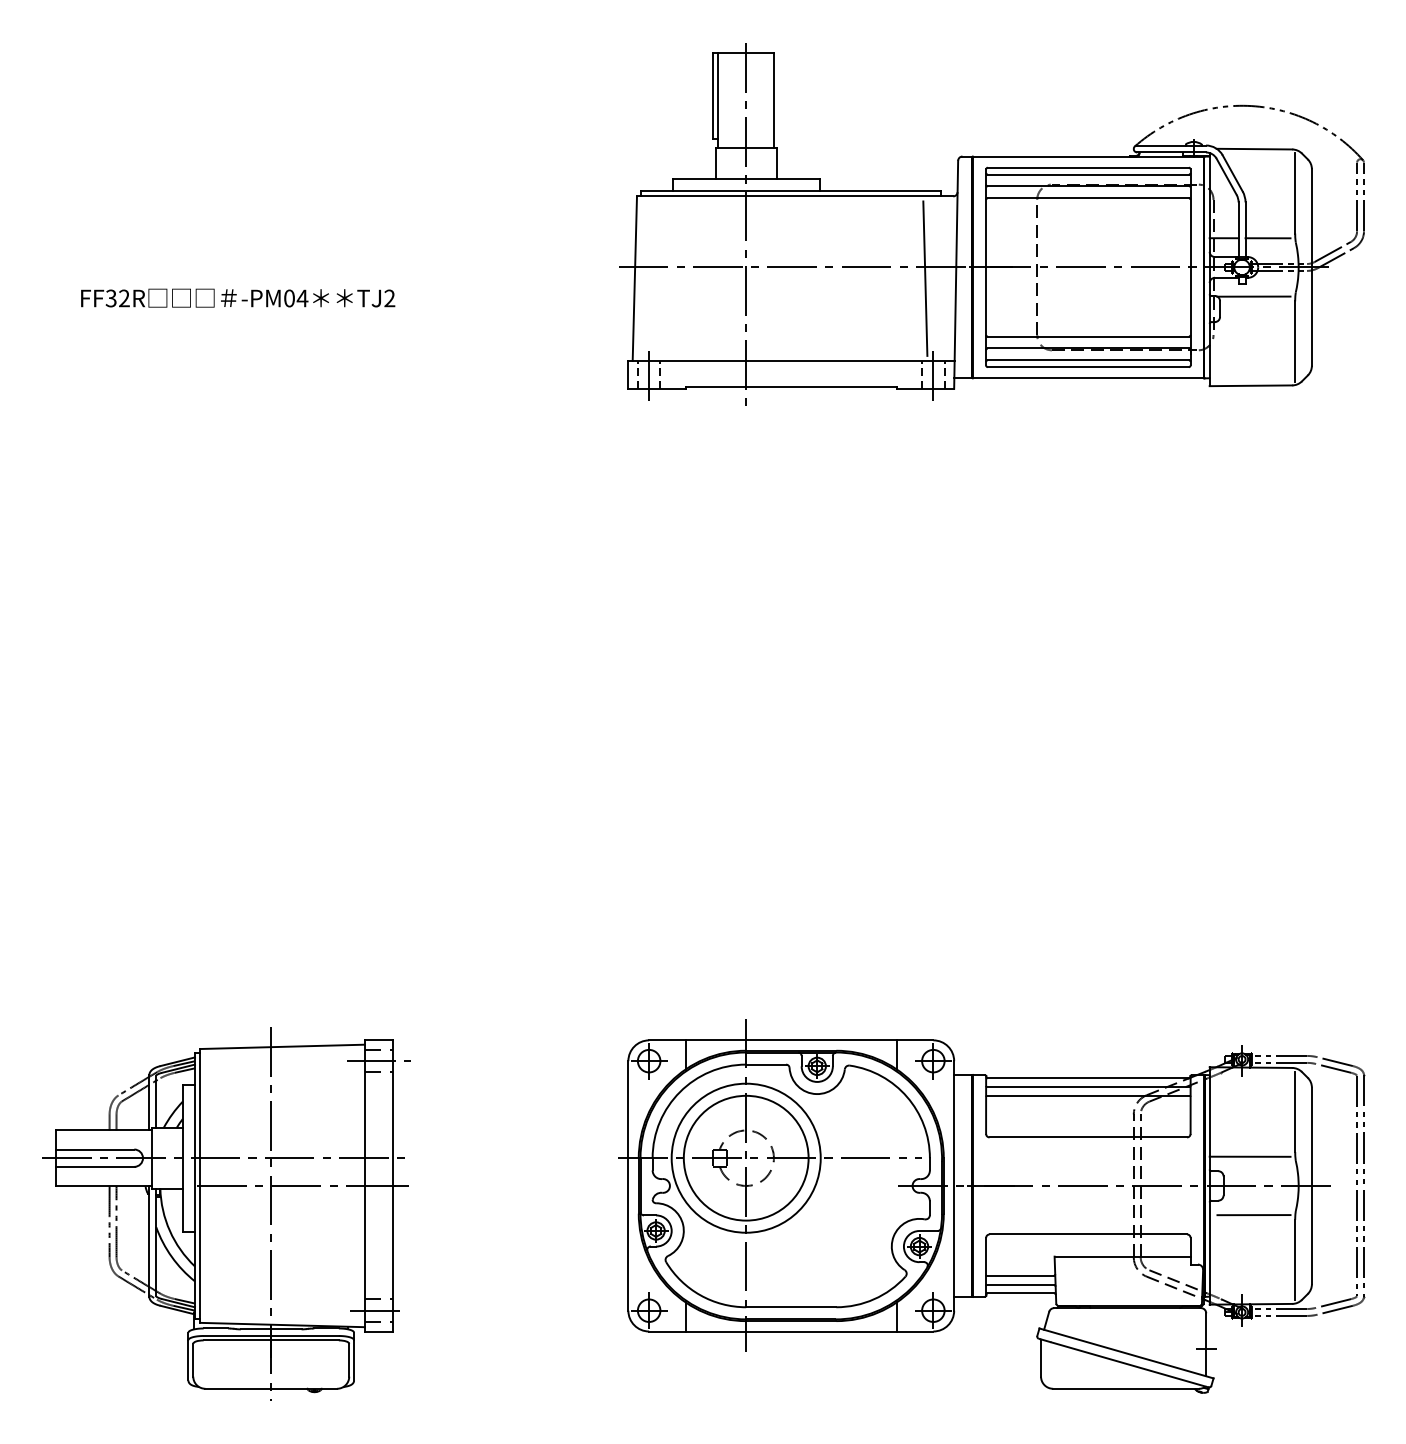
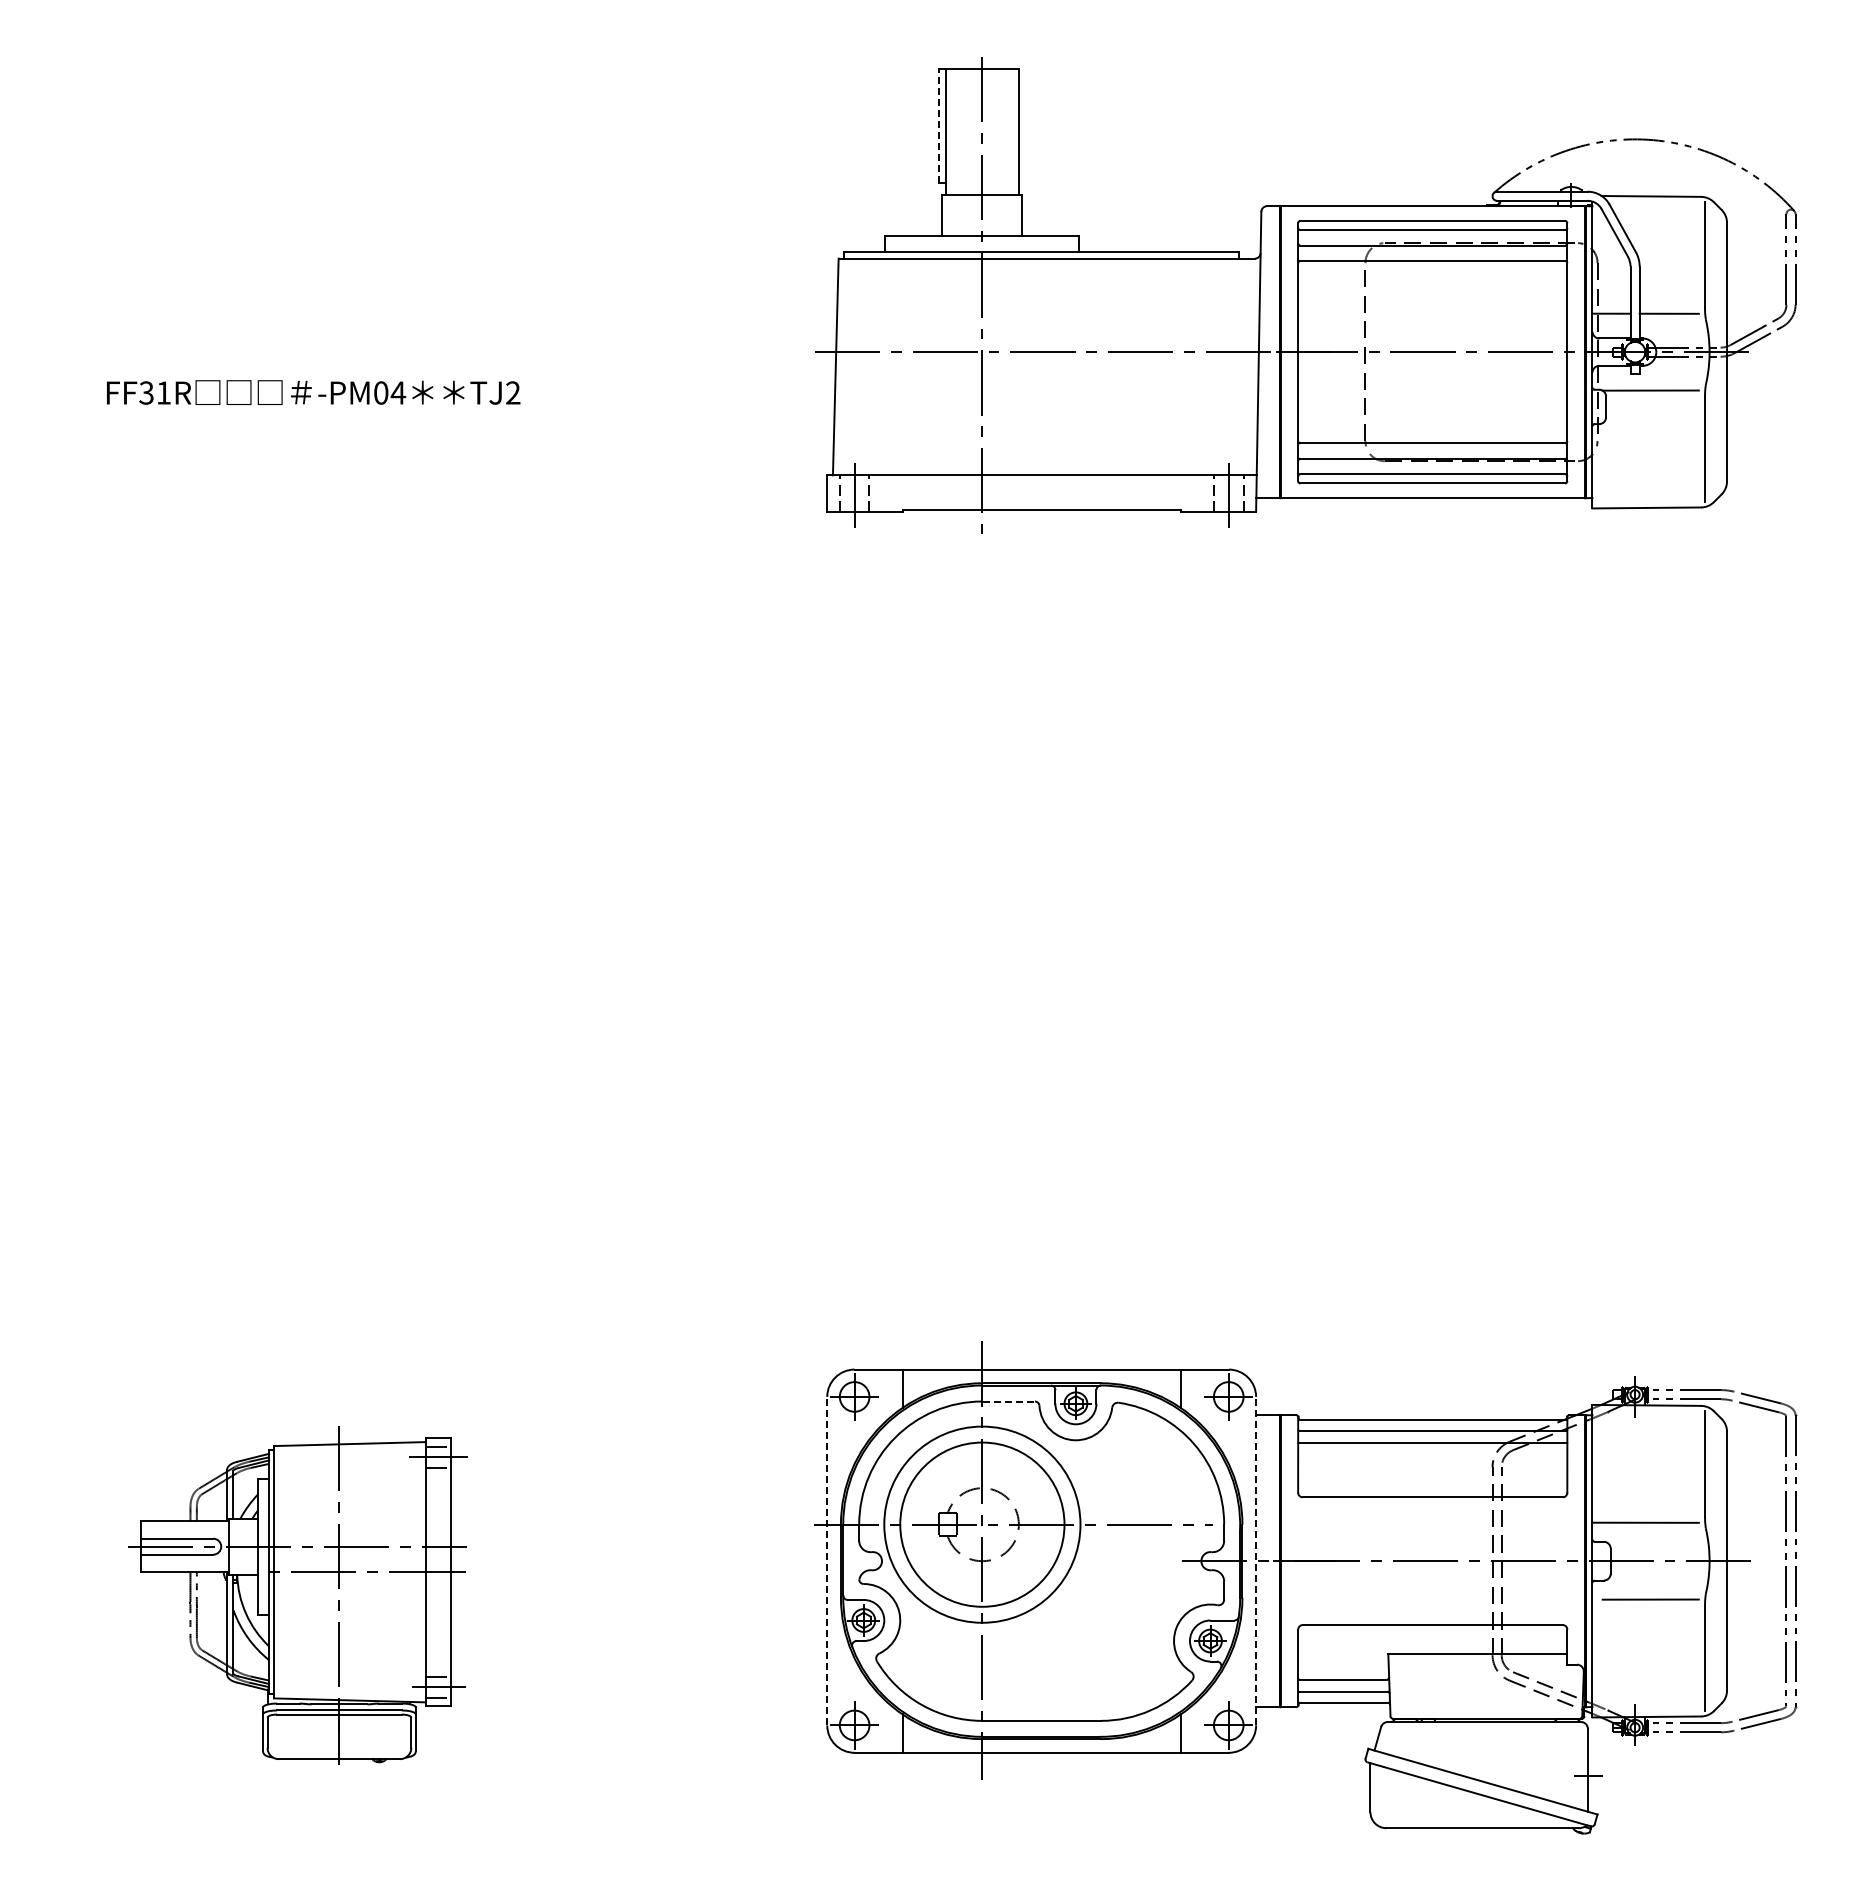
line: (713, 95) -> (939, 125), solid -> dashed
line: (924, 278) -> (1217, 366), removed
text: (124, 298) -> (163, 392), FF32R -> FF31R
line: (767, 1064) -> (1010, 1401), solid -> dashed
line: (628, 1185) -> (827, 1560), solid -> dashed
line: (954, 1185) -> (1256, 1560), solid -> dashed
part: (225, 1213) -> (297, 1597), size x0.7

